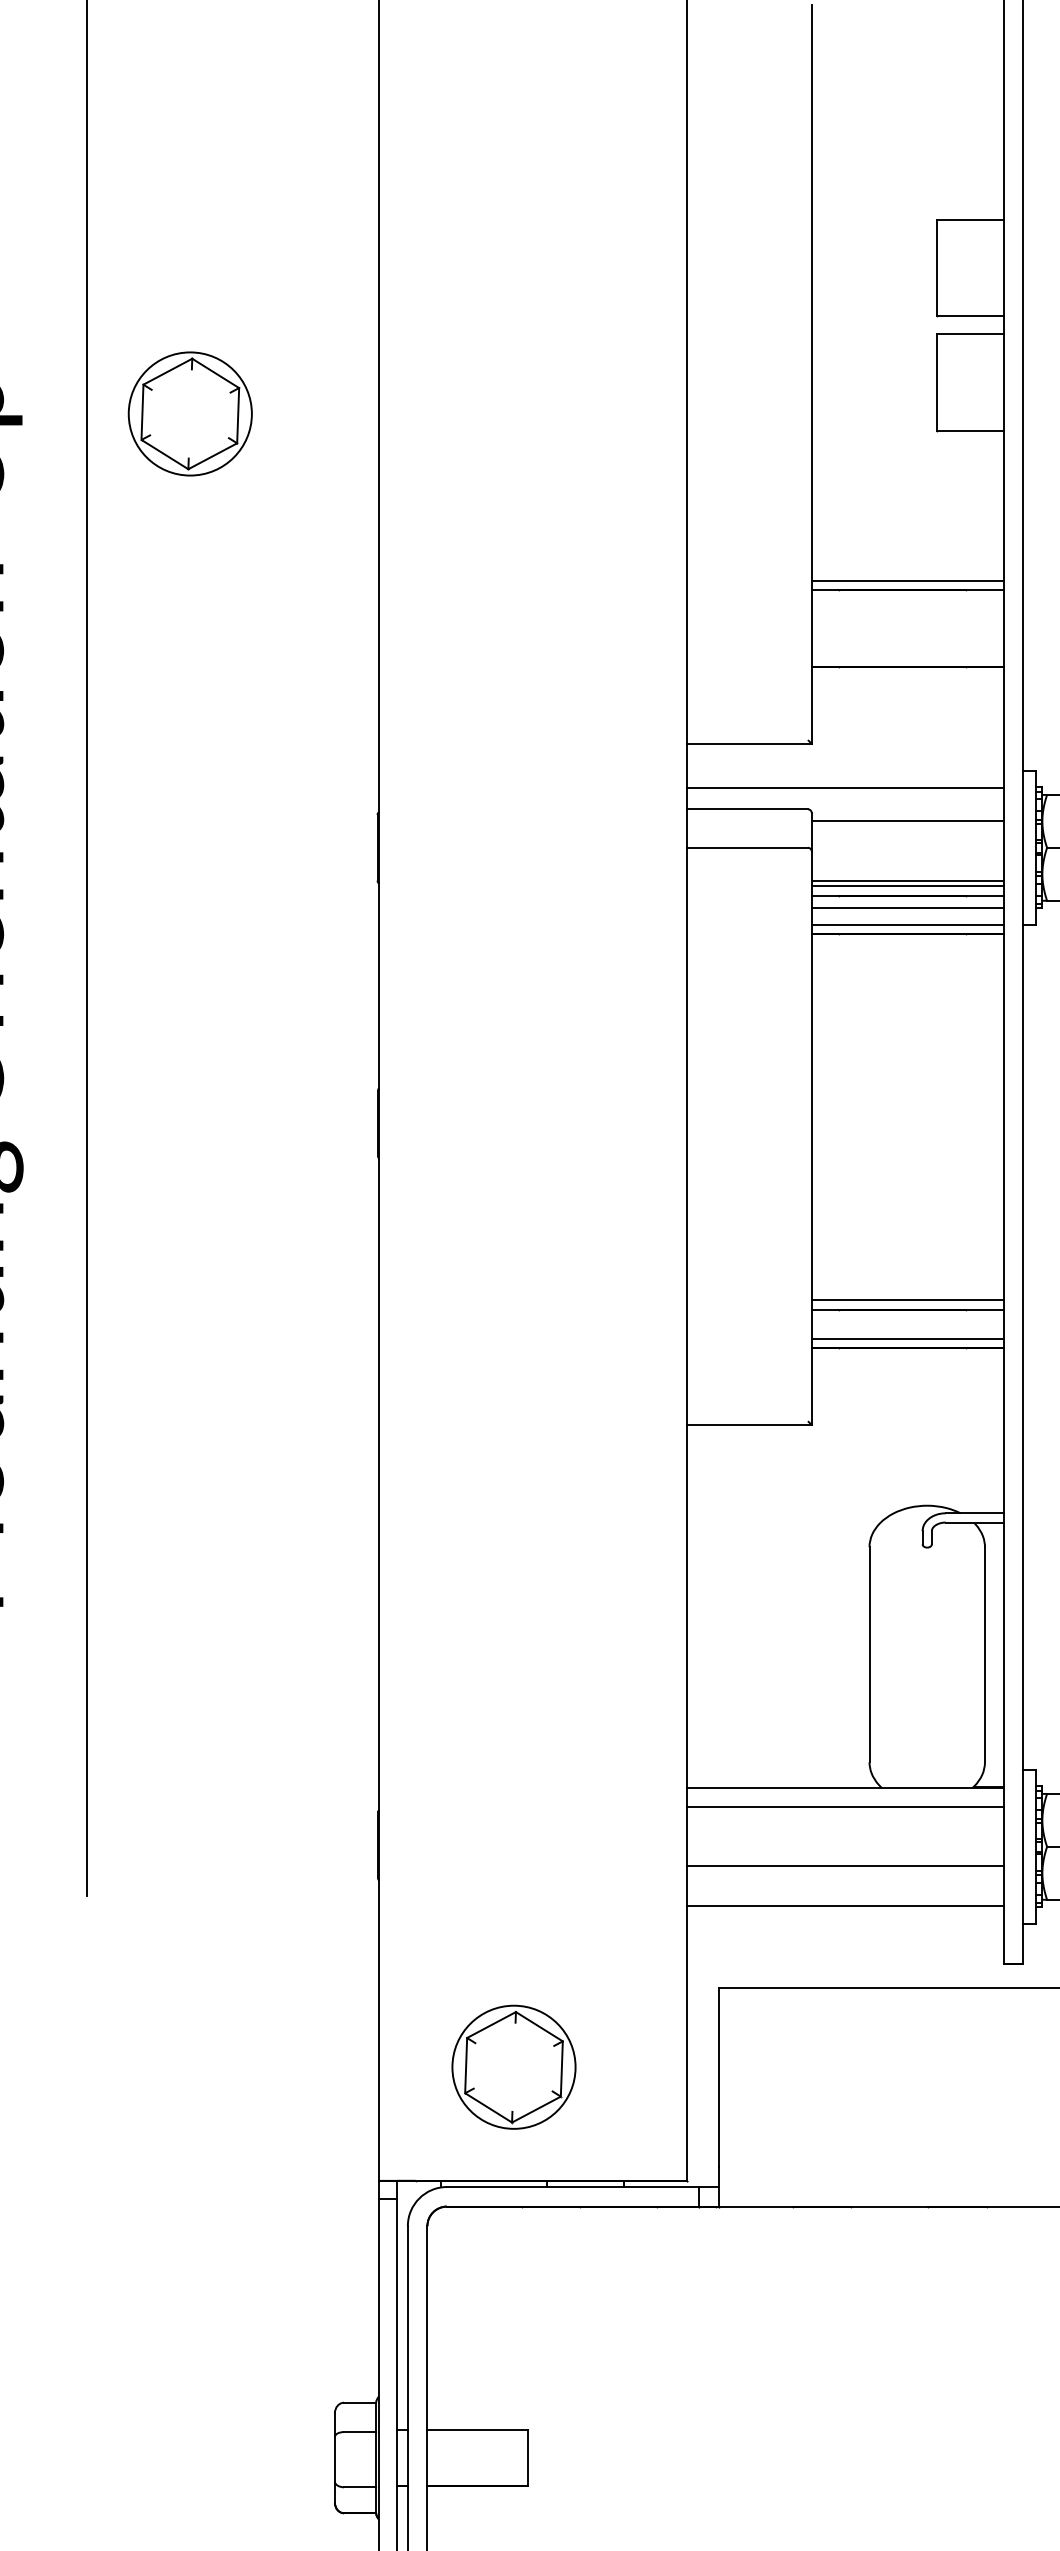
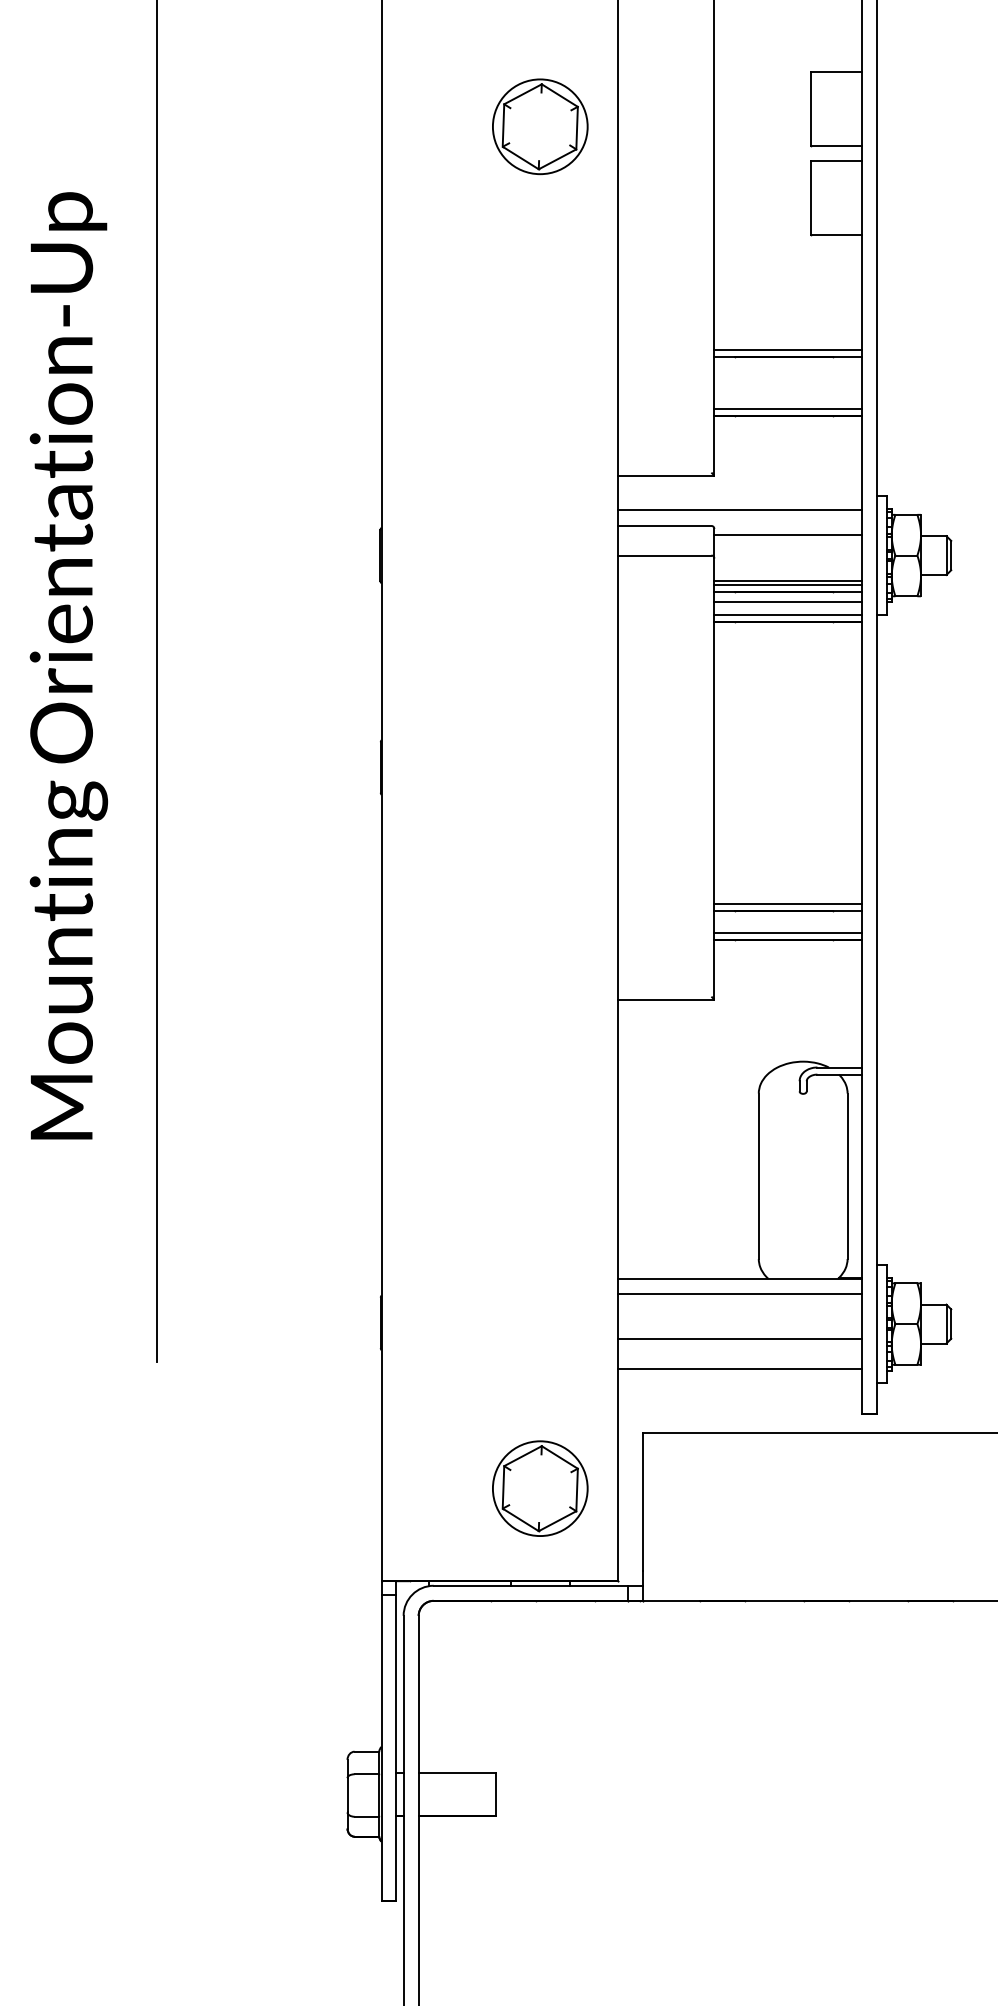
part: (190, 413) -> (540, 126), moved
line: (908, 657) -> (788, 409), added
part: (514, 2067) -> (540, 1488), moved

